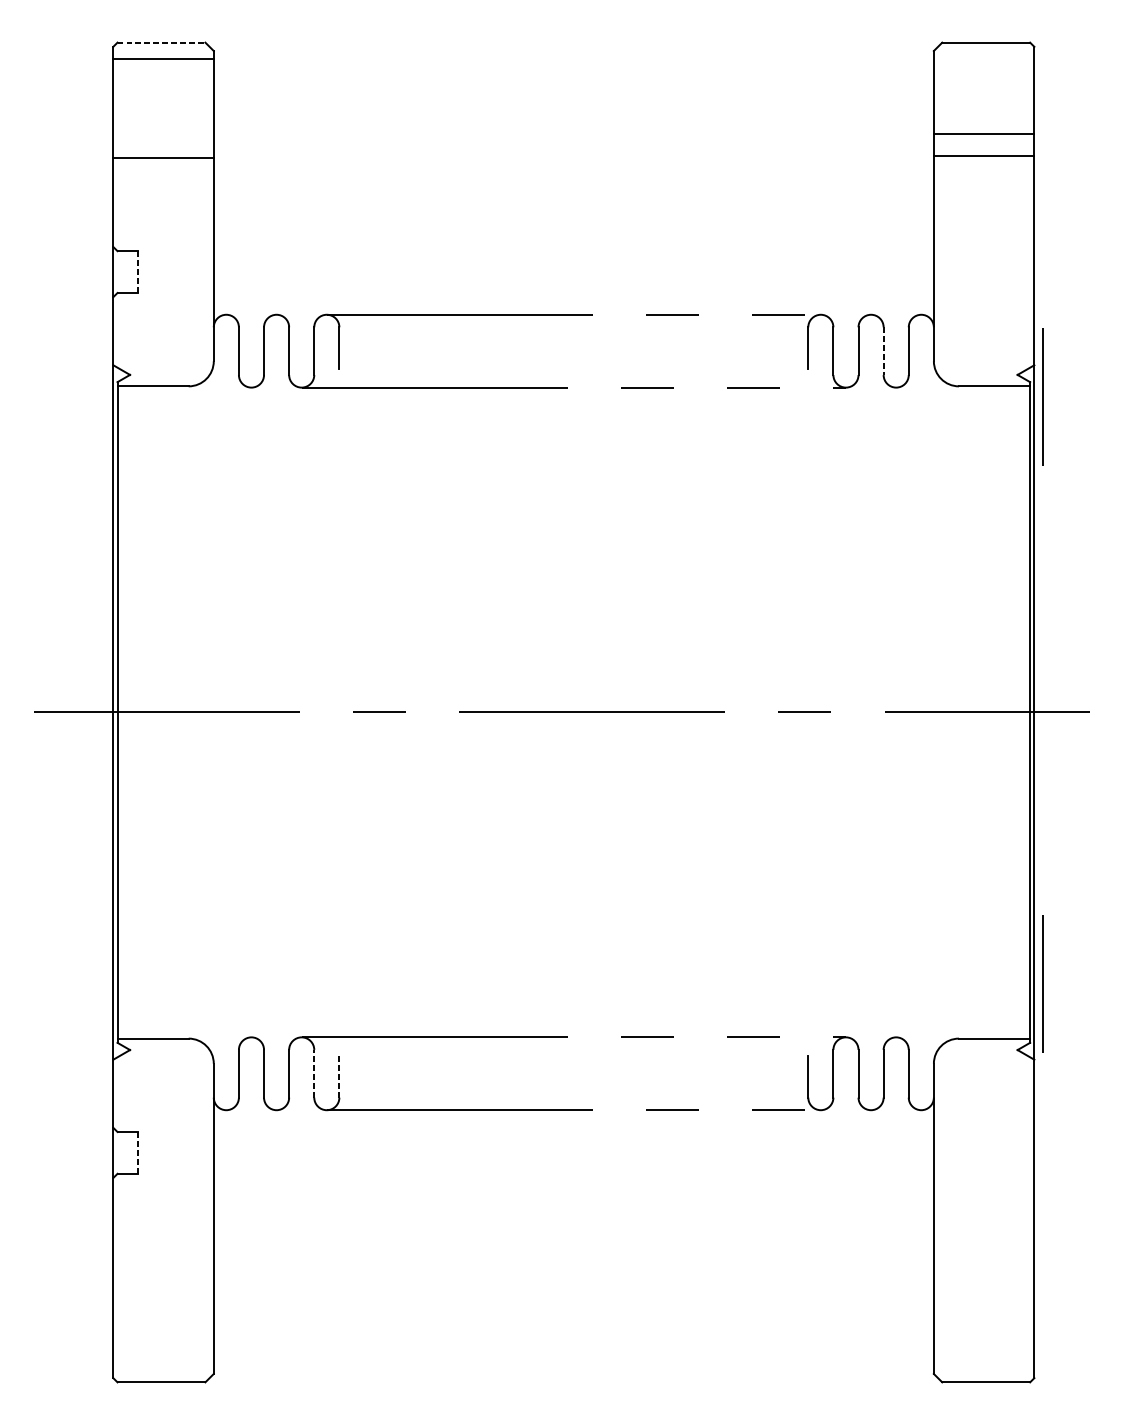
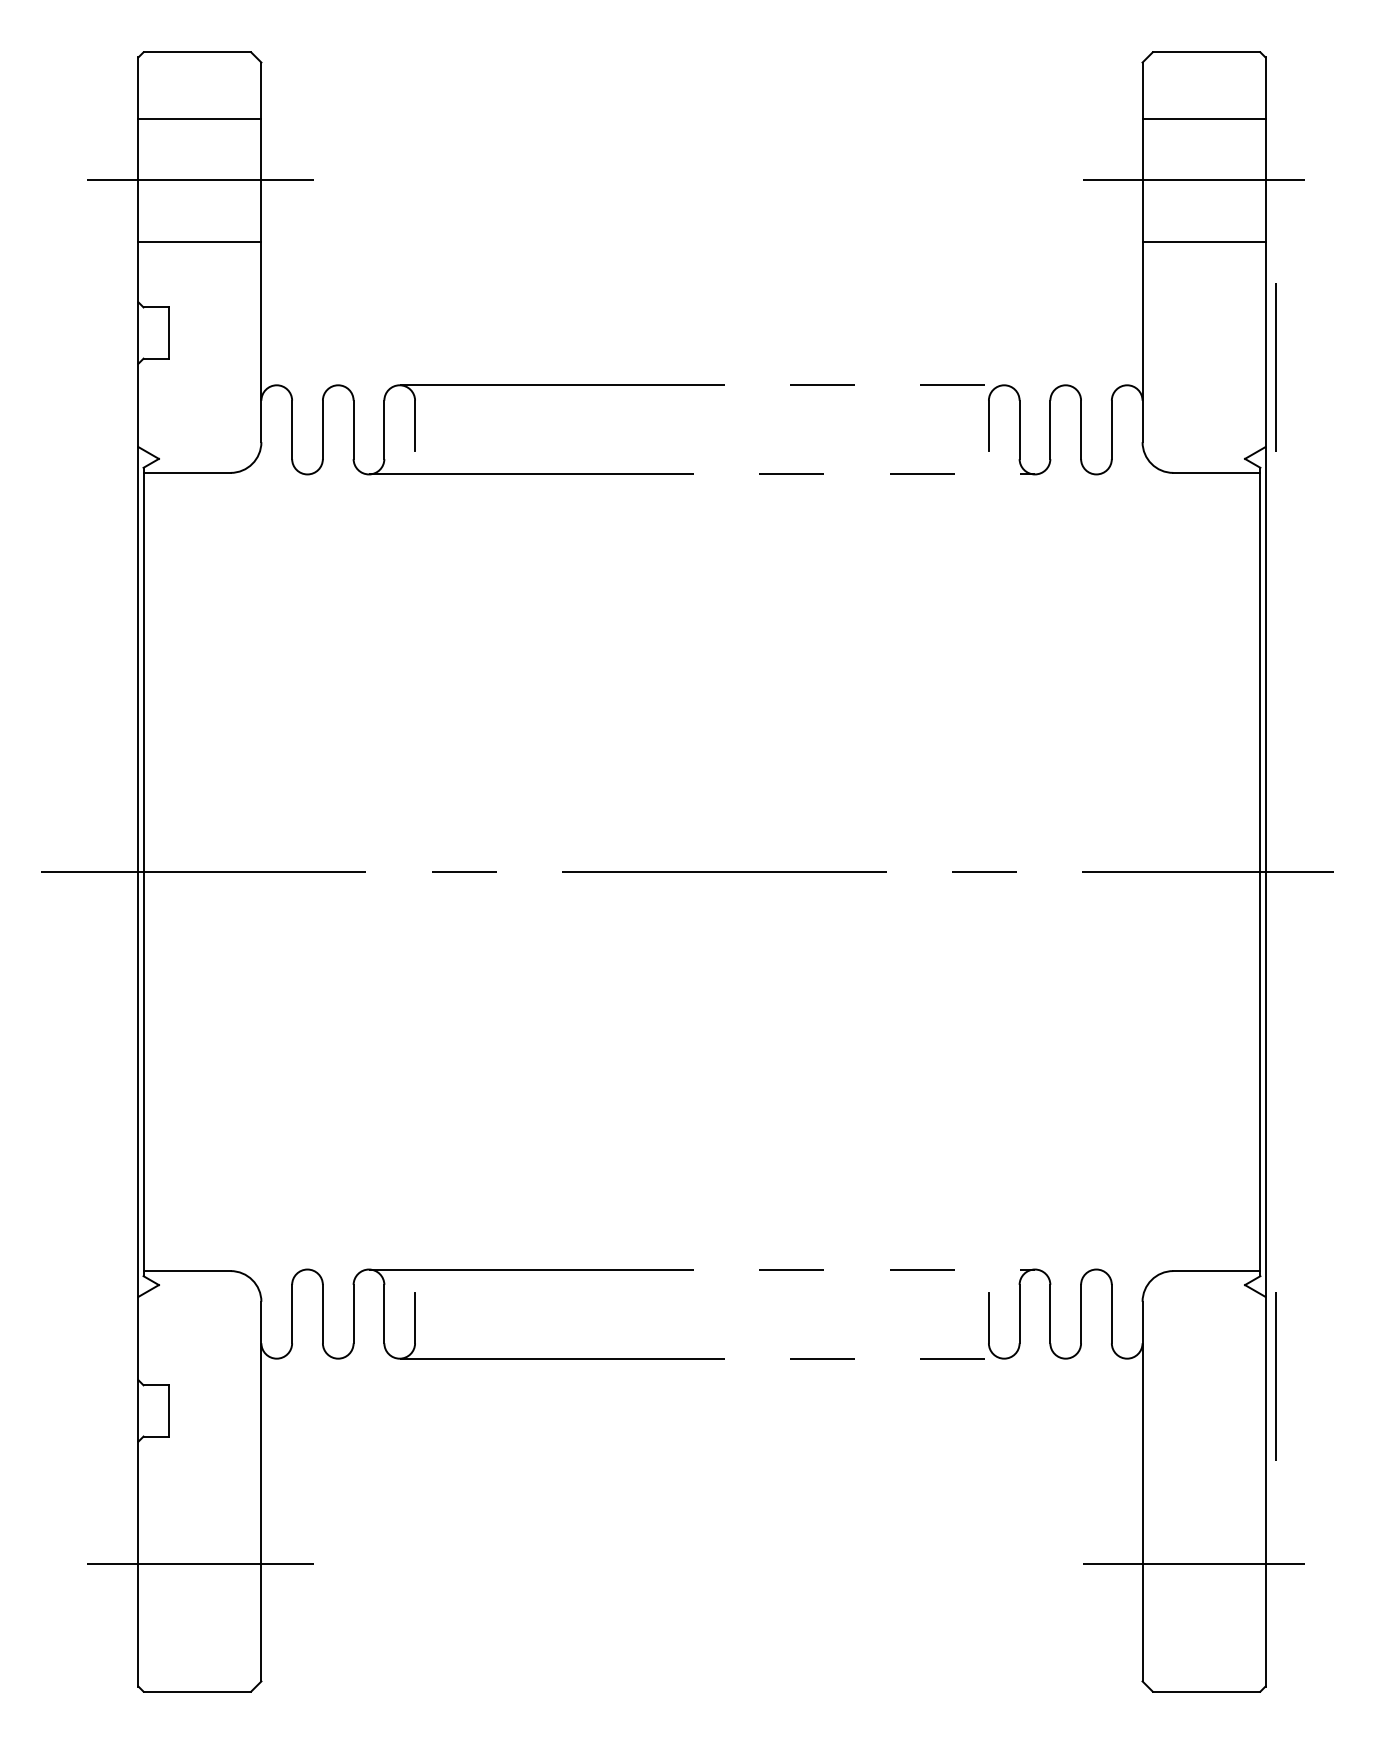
line: (161, 42) -> (197, 52), dashed -> solid
line: (163, 58) -> (199, 118), moved
line: (983, 133) -> (1203, 118), moved
line: (163, 147) -> (199, 180), added
line: (975, 147) -> (1193, 180), added
line: (983, 155) -> (1203, 241), moved
line: (163, 157) -> (199, 241), moved
line: (138, 272) -> (169, 333), dashed -> solid
line: (883, 351) -> (1081, 430), dashed -> solid
line: (1042, 397) -> (1275, 367), moved
line: (1042, 984) -> (1275, 1376), moved
line: (314, 1073) -> (384, 1313), dashed -> solid
line: (339, 1076) -> (415, 1317), dashed -> solid
line: (138, 1152) -> (169, 1410), dashed -> solid
line: (163, 1277) -> (199, 1563), added
line: (975, 1277) -> (1193, 1563), added

